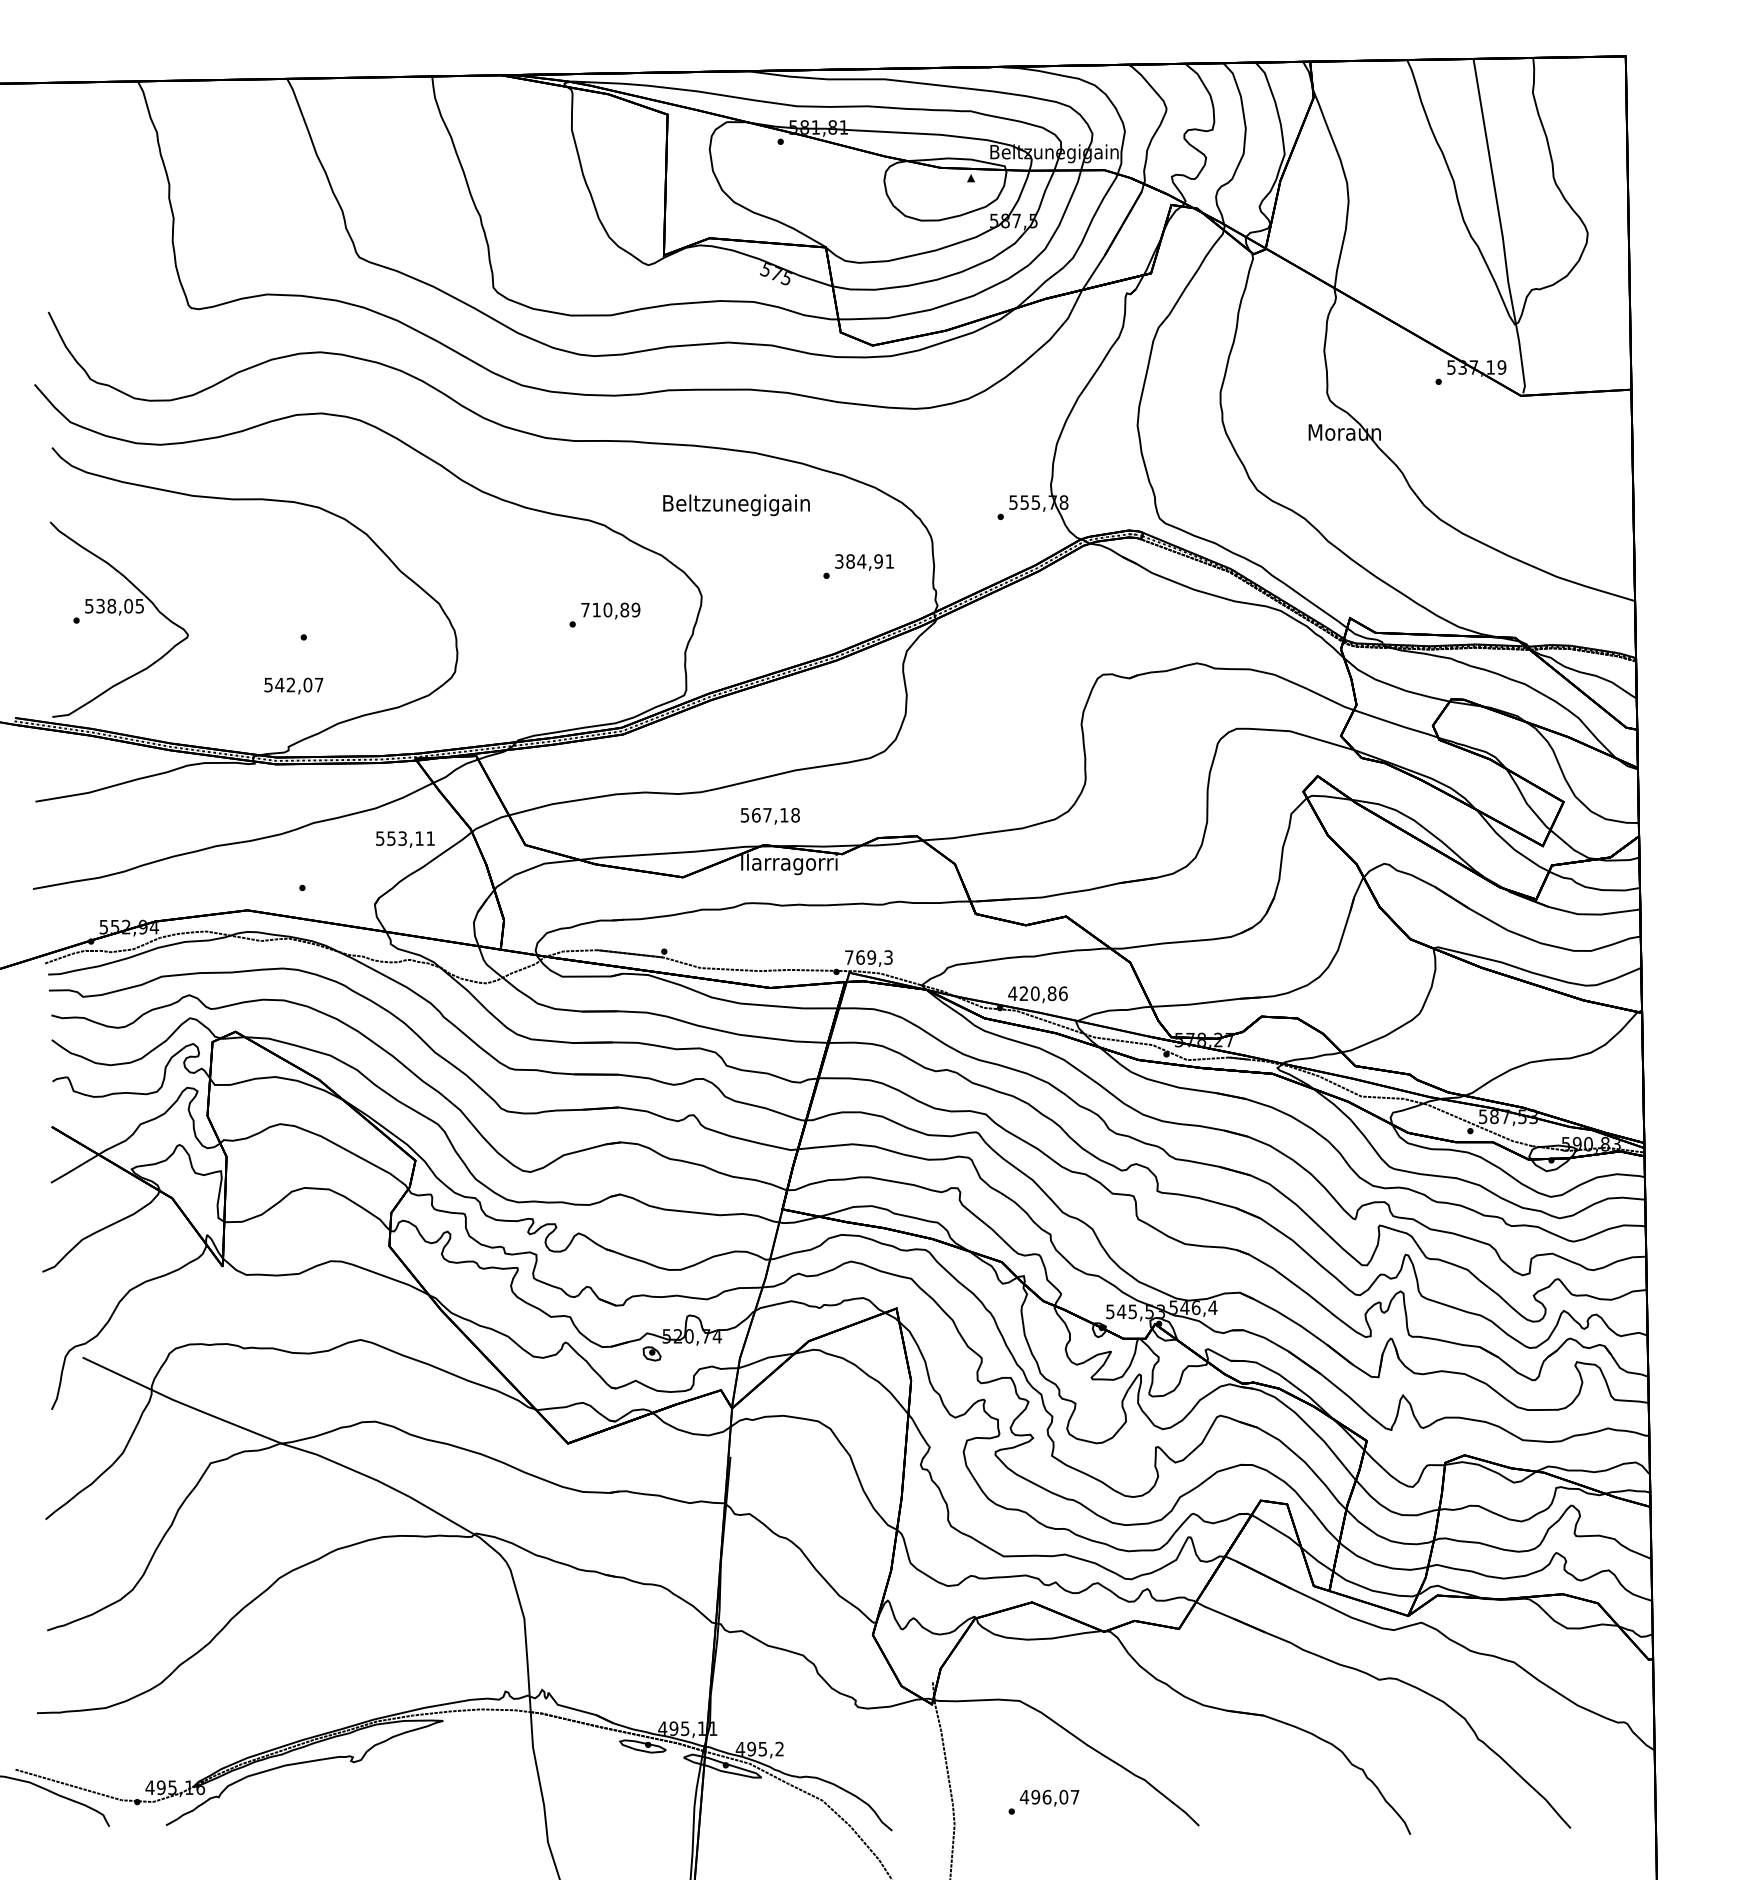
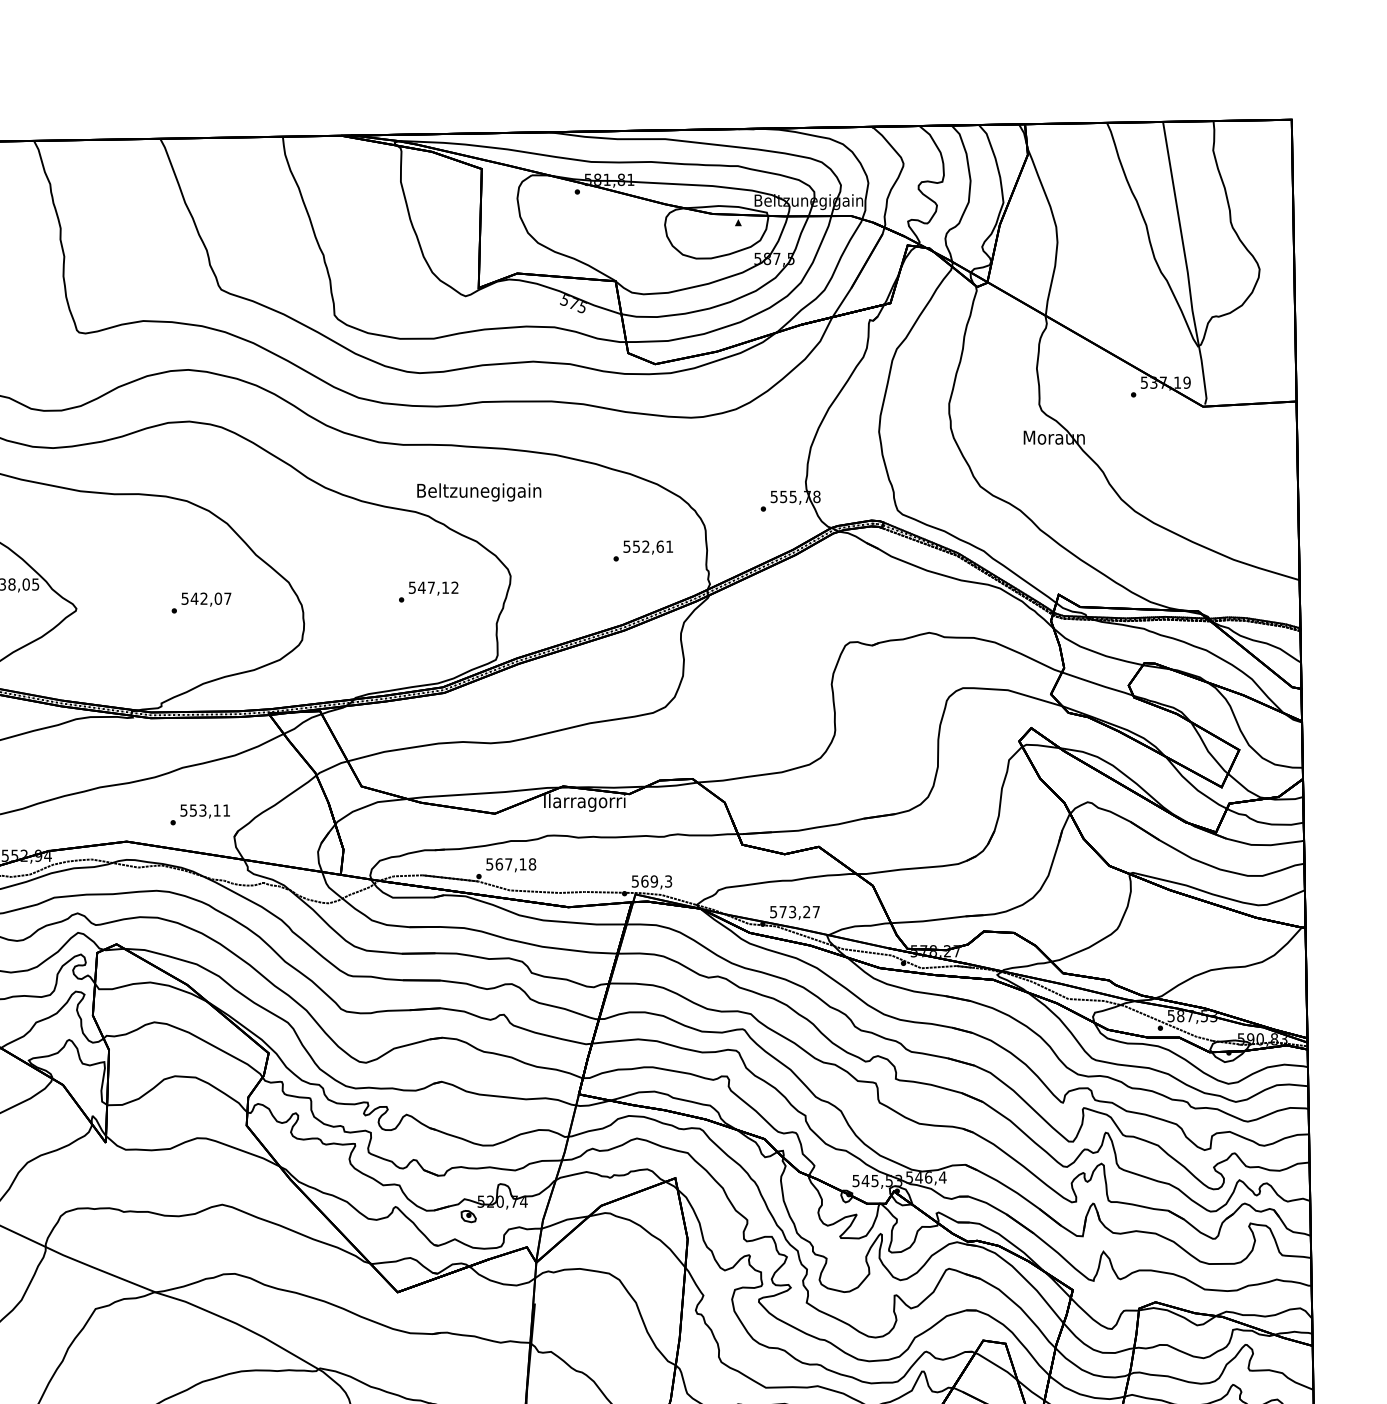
text: (736, 505) -> (479, 492), moved
text: (859, 561) -> (644, 546), 384,91 -> 552,61
text: (610, 609) -> (433, 587), 710,89 -> 547,12
text: (293, 685) -> (206, 599), moved
text: (769, 816) -> (510, 865), moved
text: (405, 839) -> (205, 811), moved
text: (849, 957) -> (635, 881), 769,3 -> 569,3
text: (1037, 993) -> (794, 911), 420,86 -> 573,27

